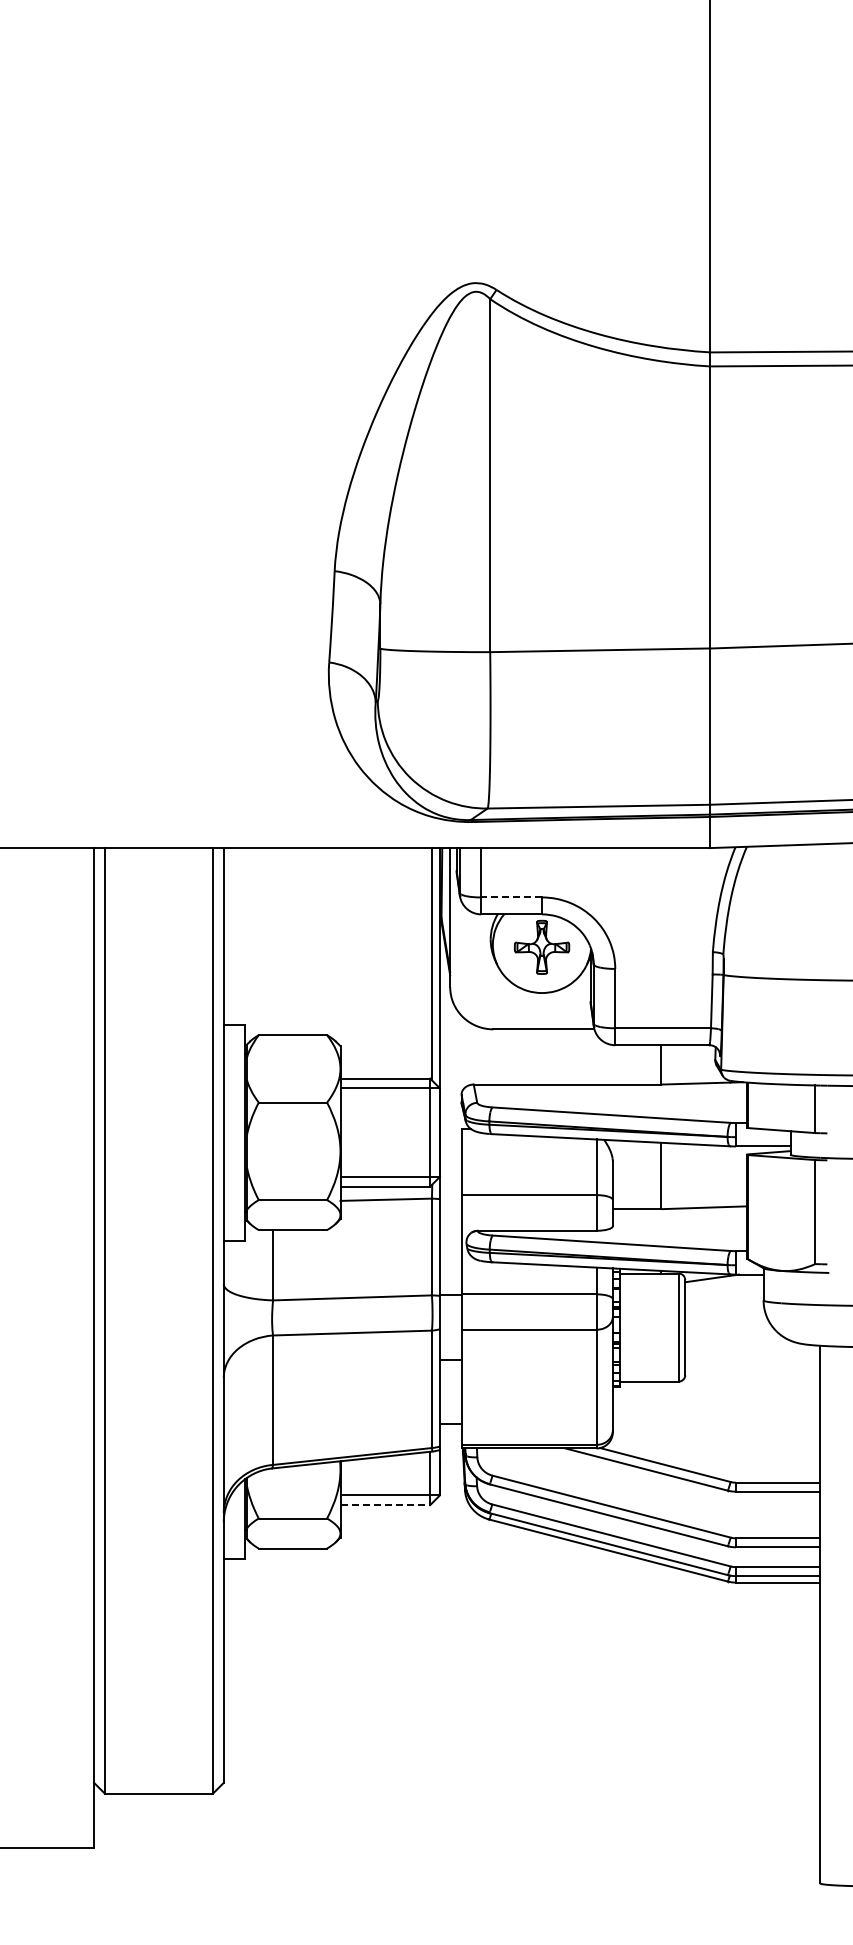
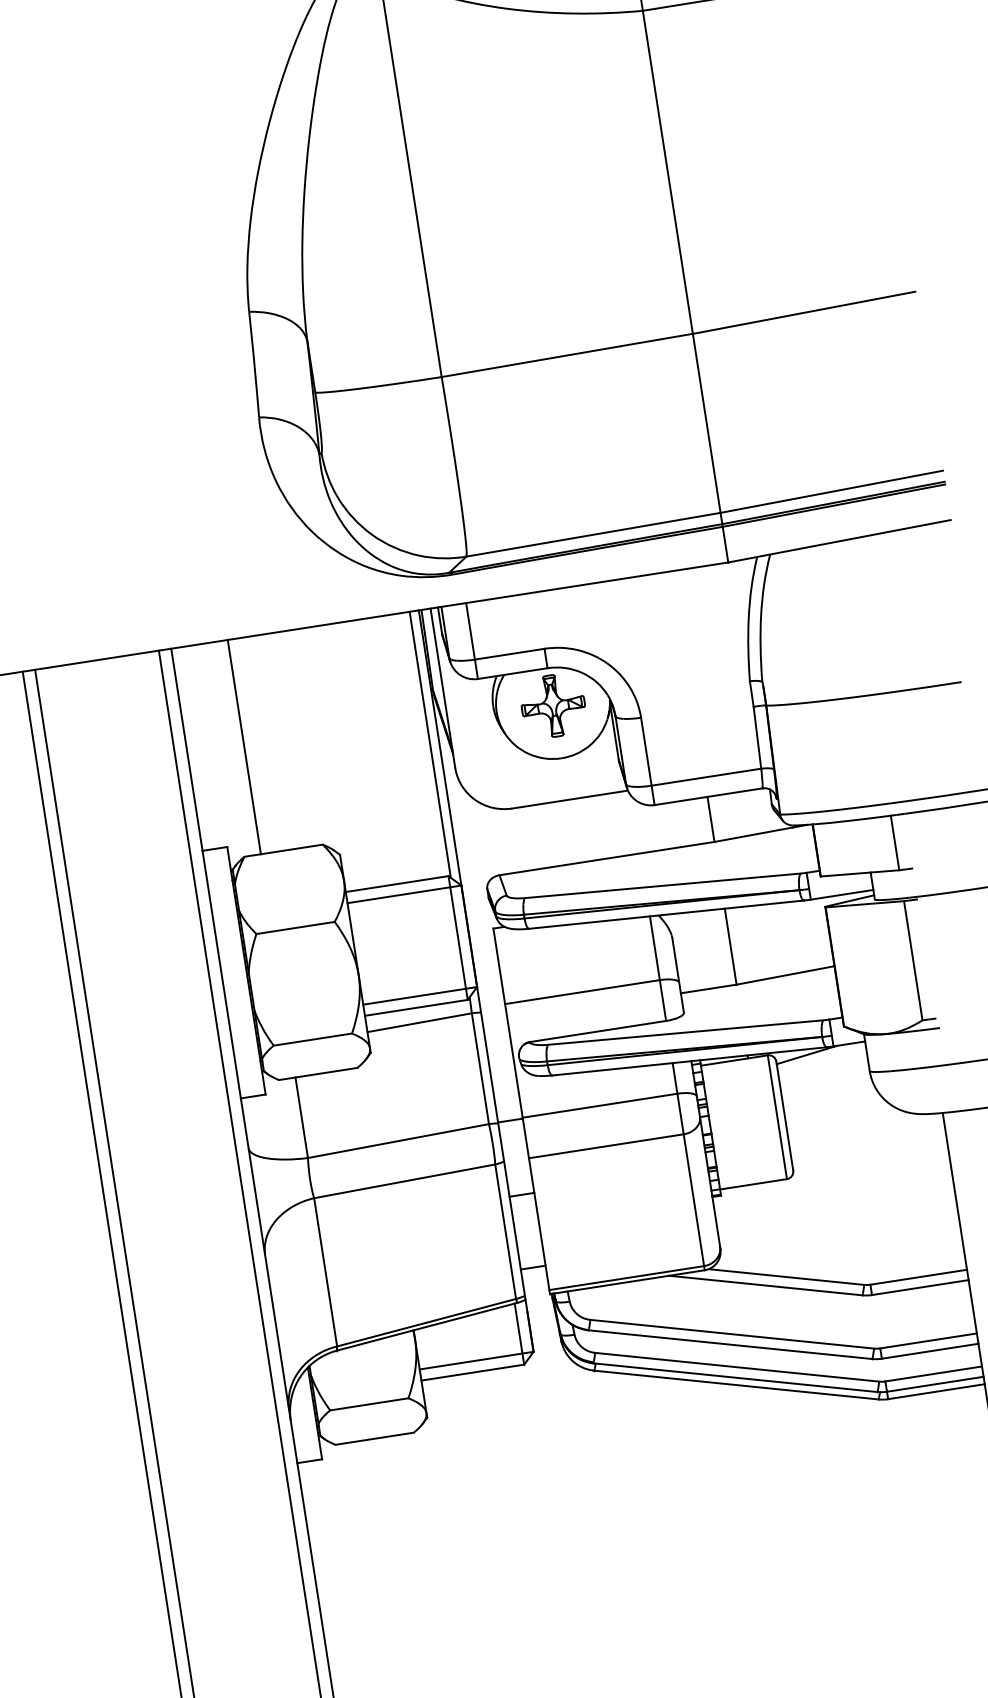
line: (511, 897) -> (509, 654), dashed -> solid
line: (273, 941) -> (244, 746), added
line: (385, 1505) -> (473, 1373), dashed -> solid

